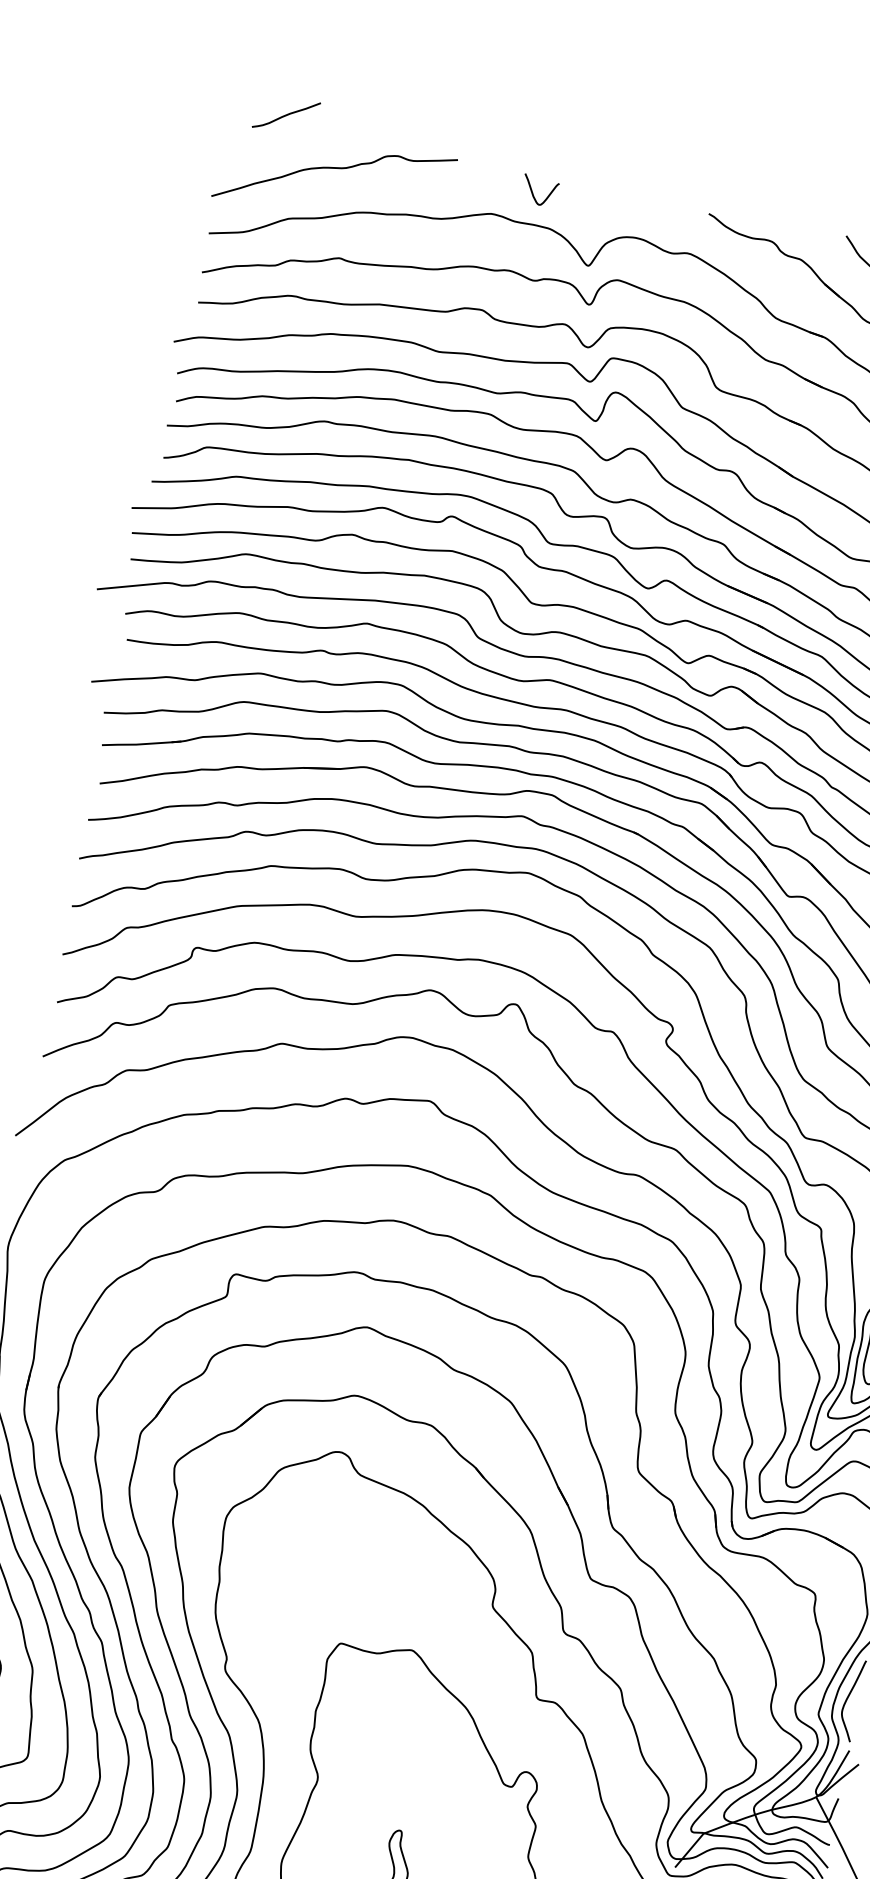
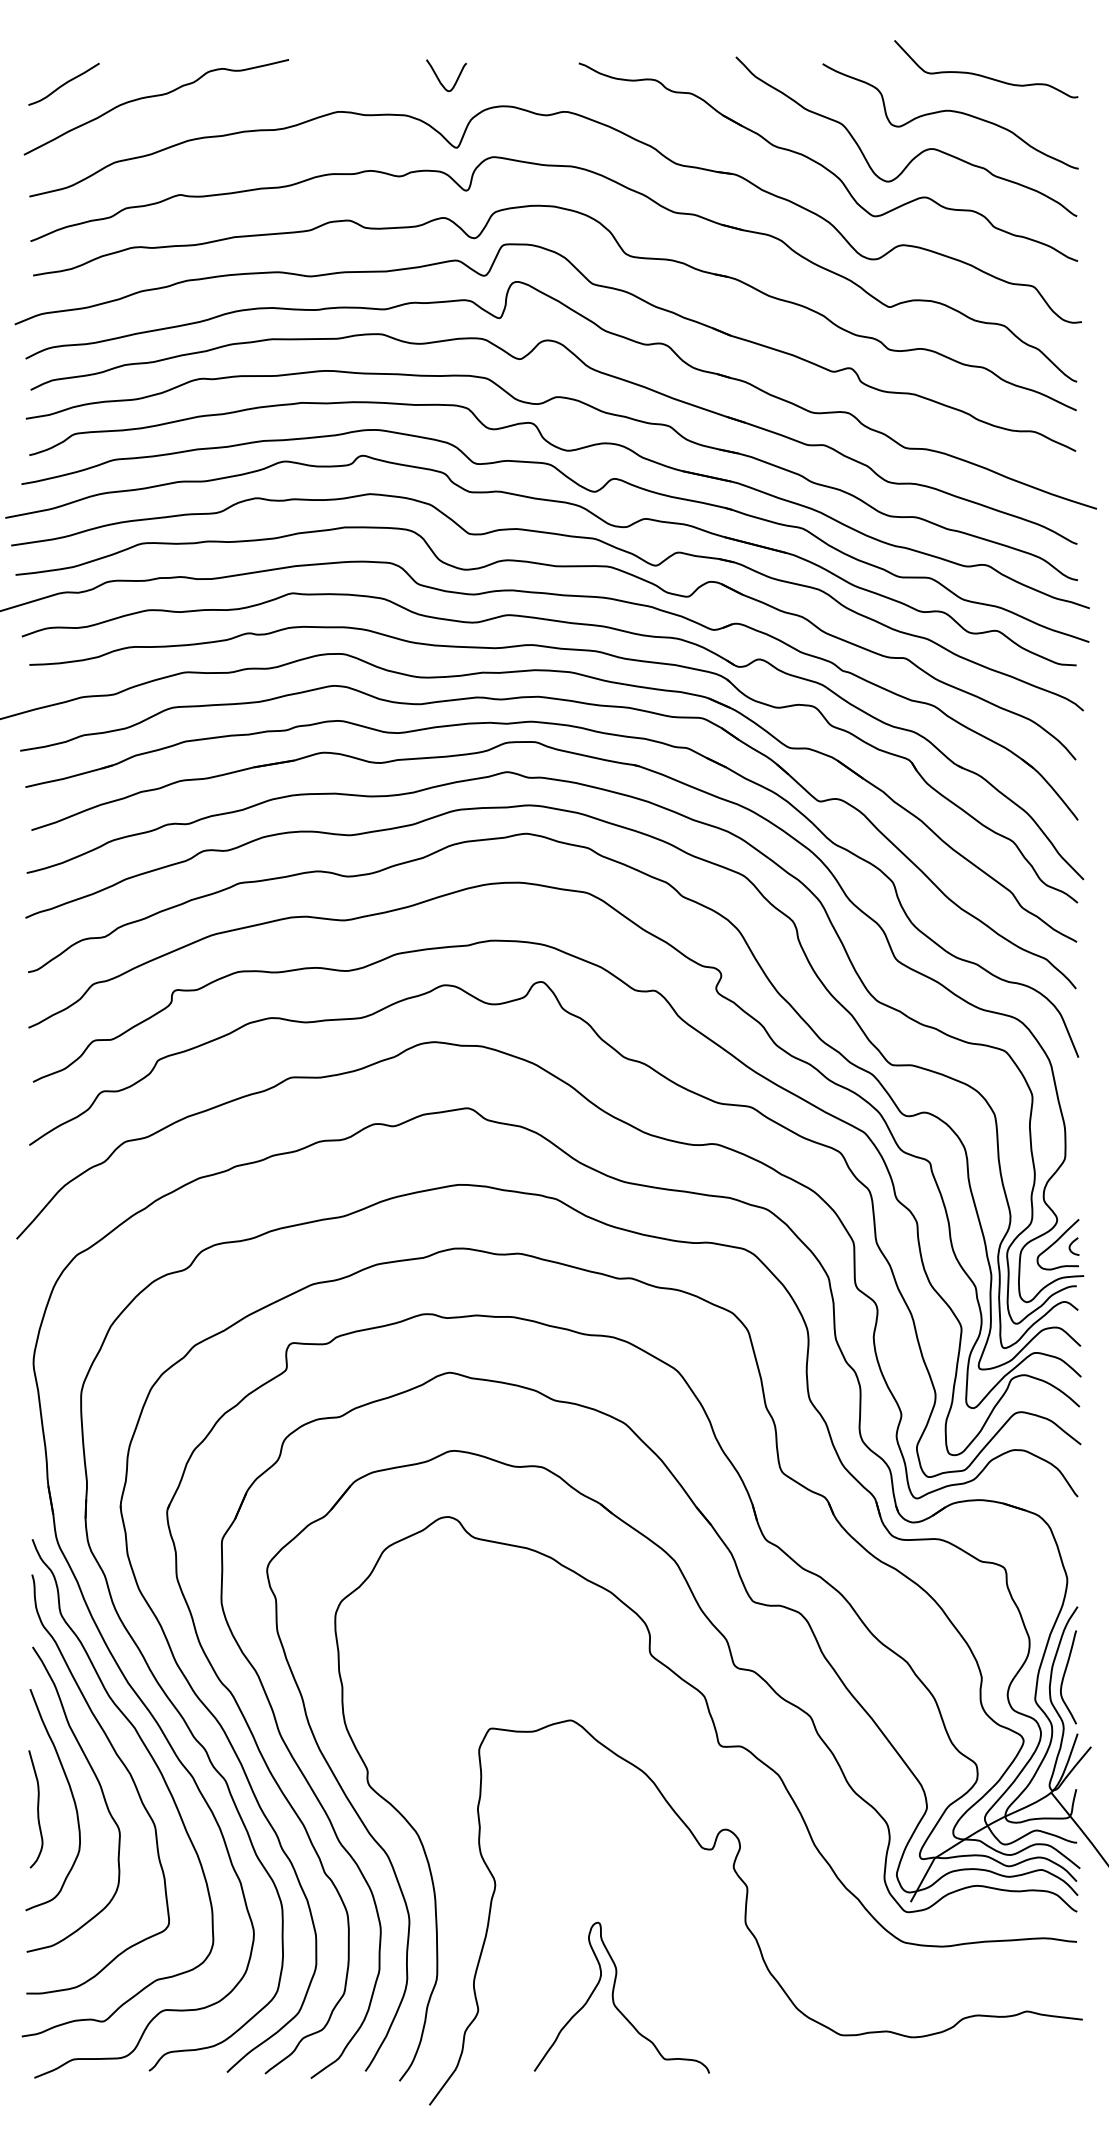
curve: (286, 114) -> (63, 83), moved
curve: (533, 192) -> (439, 78), moved

